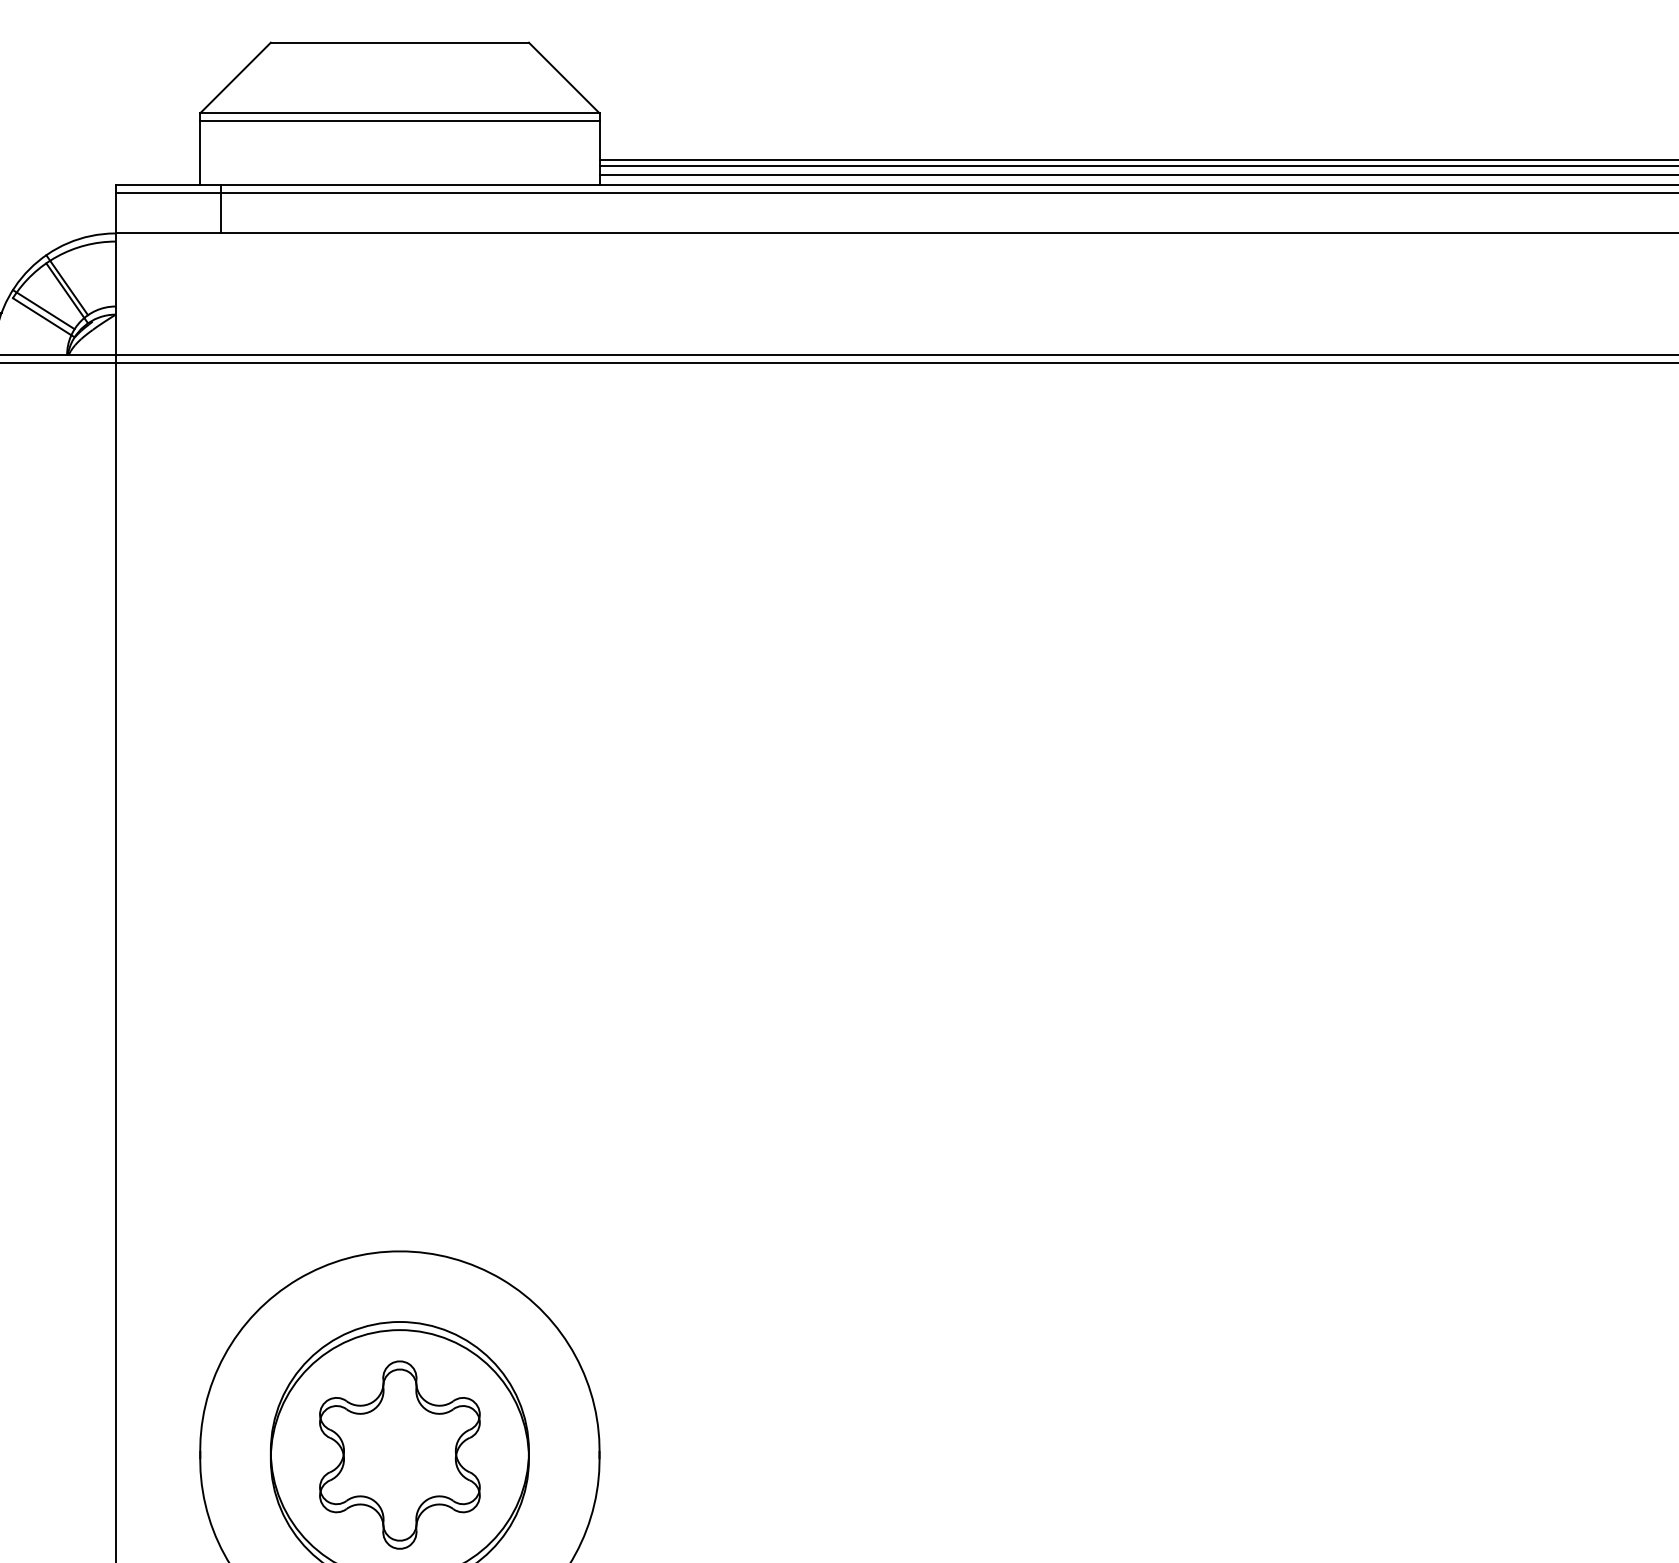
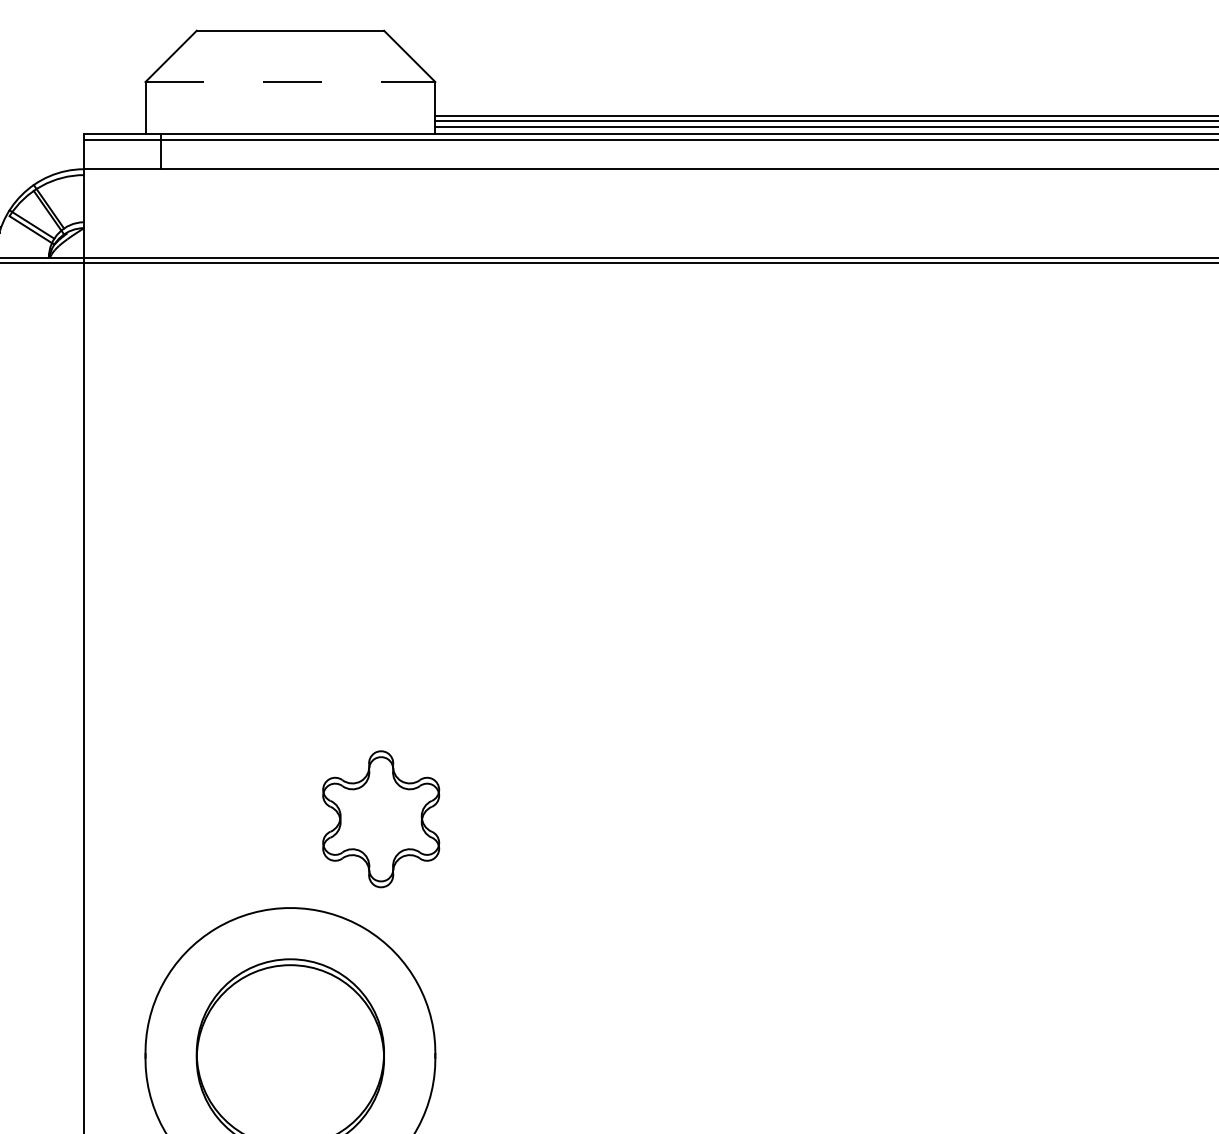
line: (399, 113) -> (290, 82), solid -> dashed
line: (399, 121) -> (290, 87), removed
part: (399, 1454) -> (380, 818), moved

